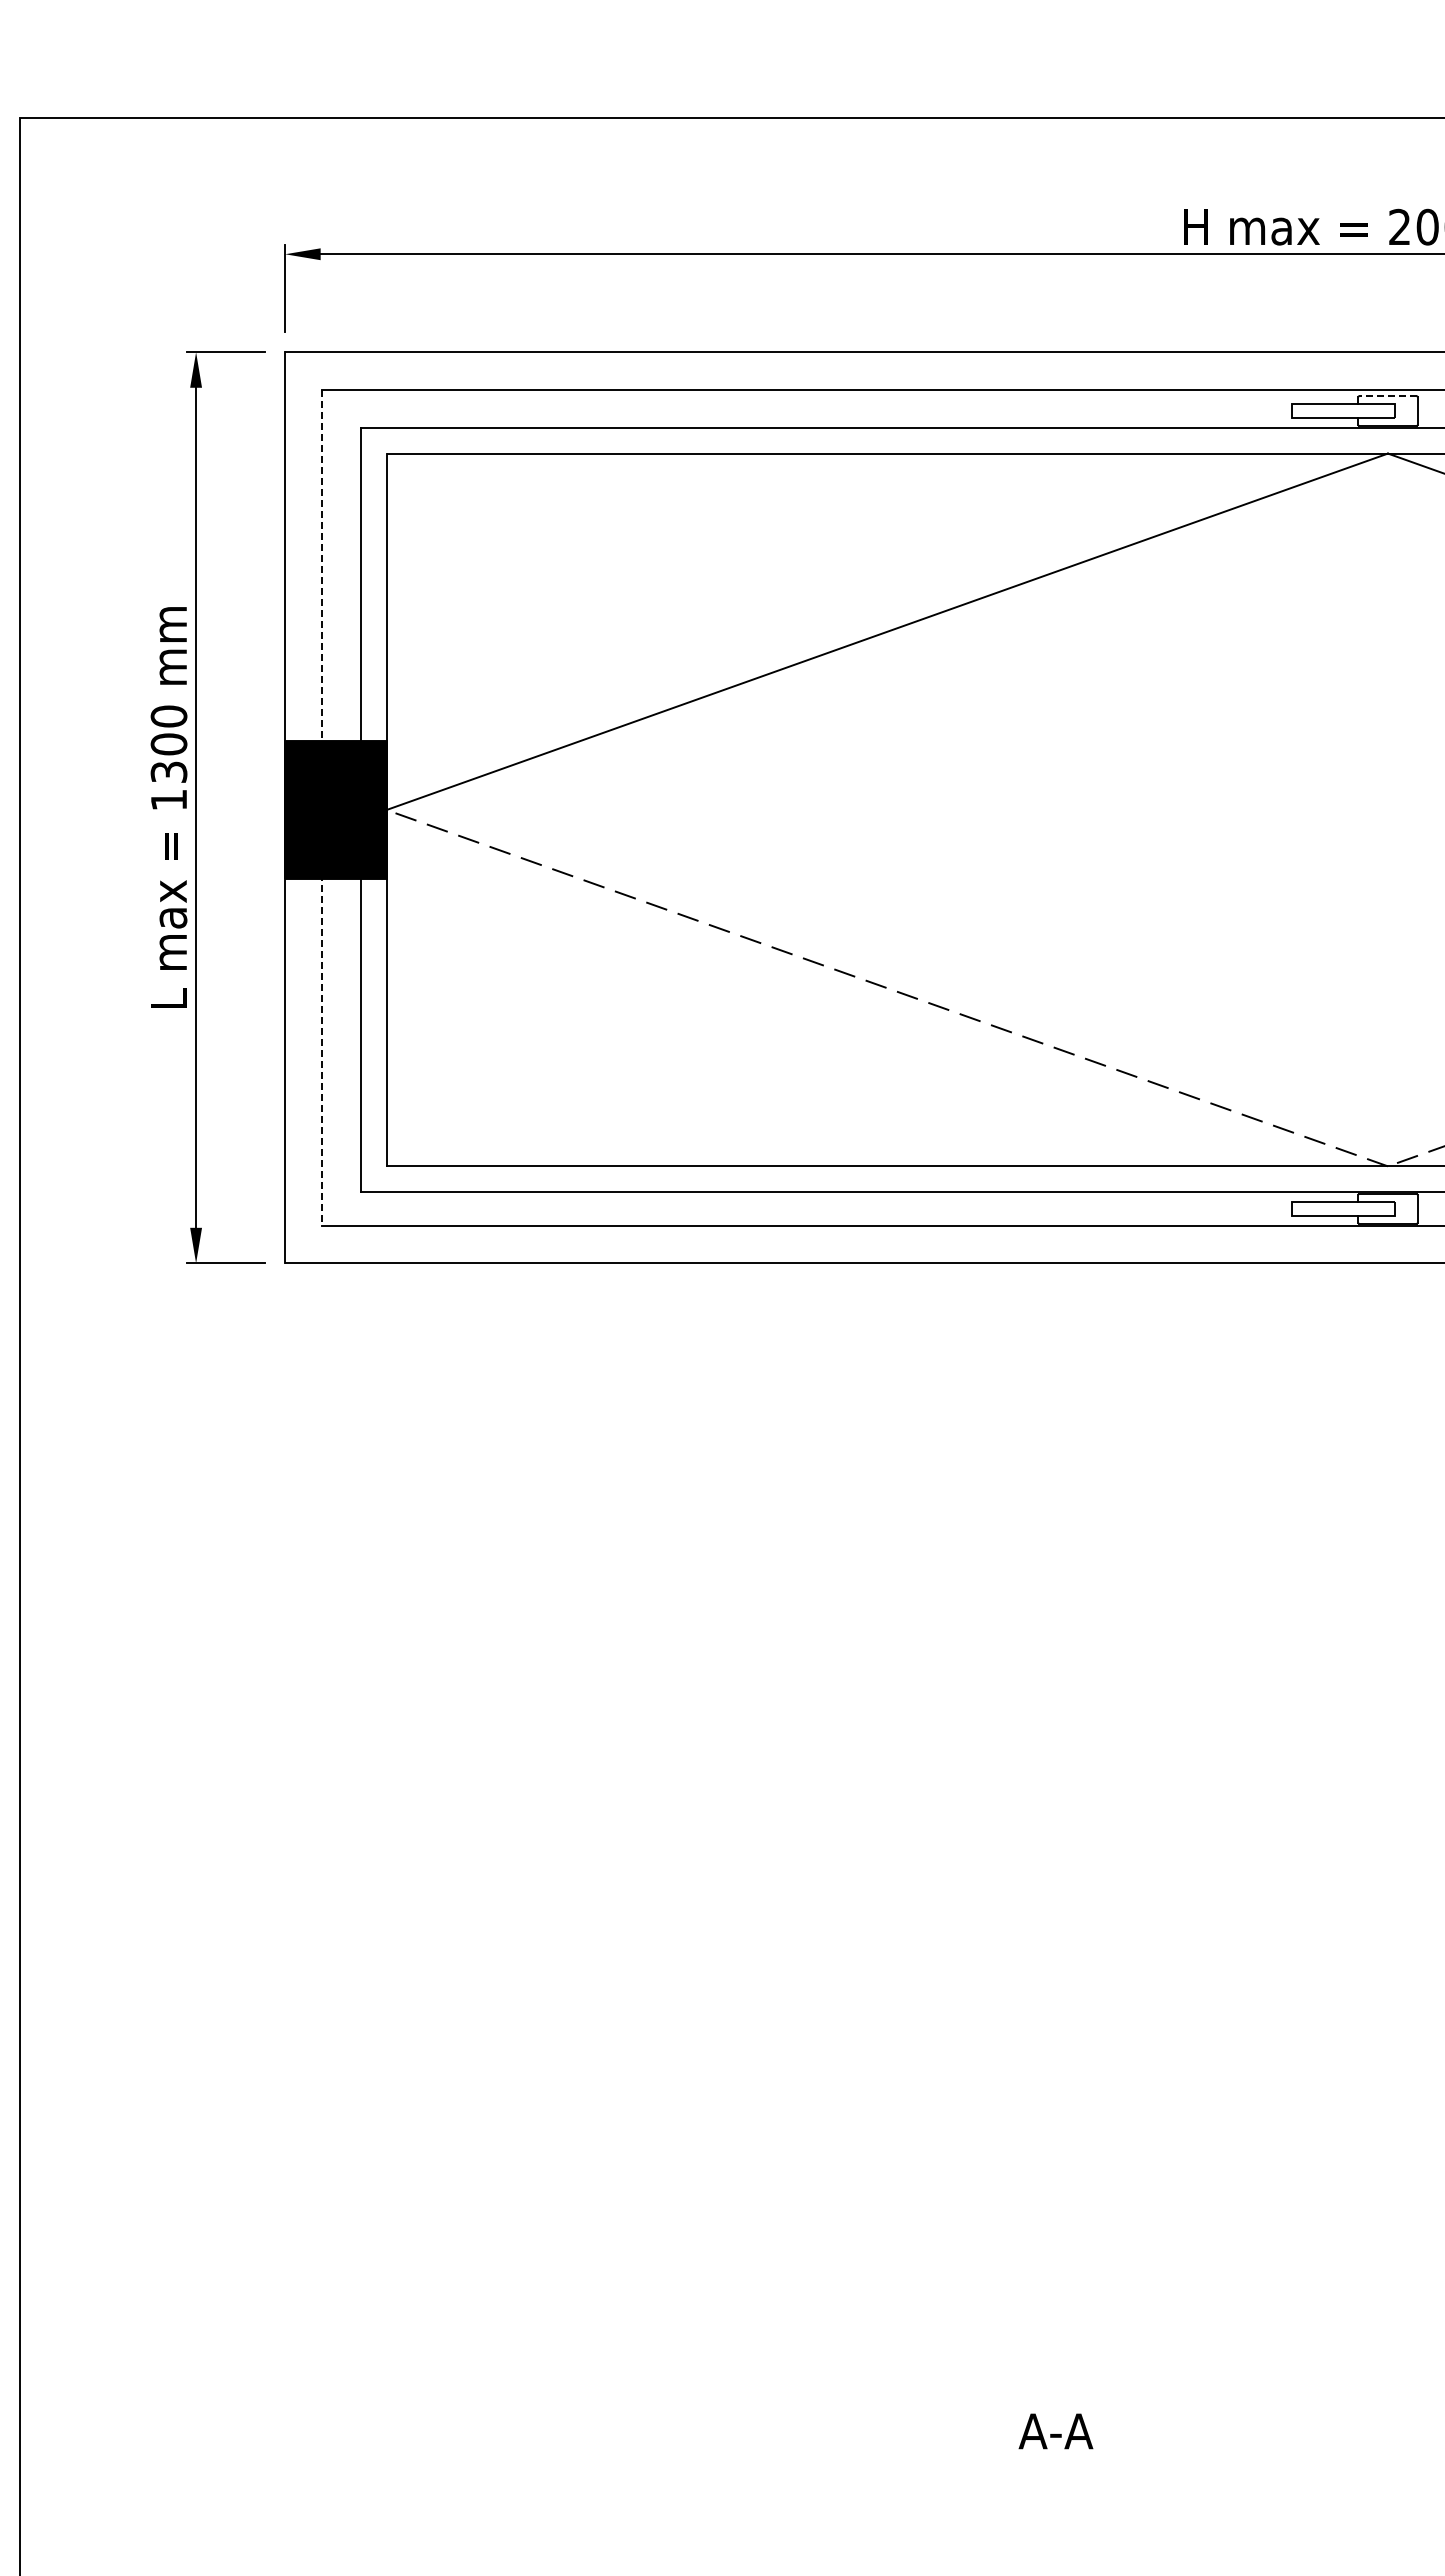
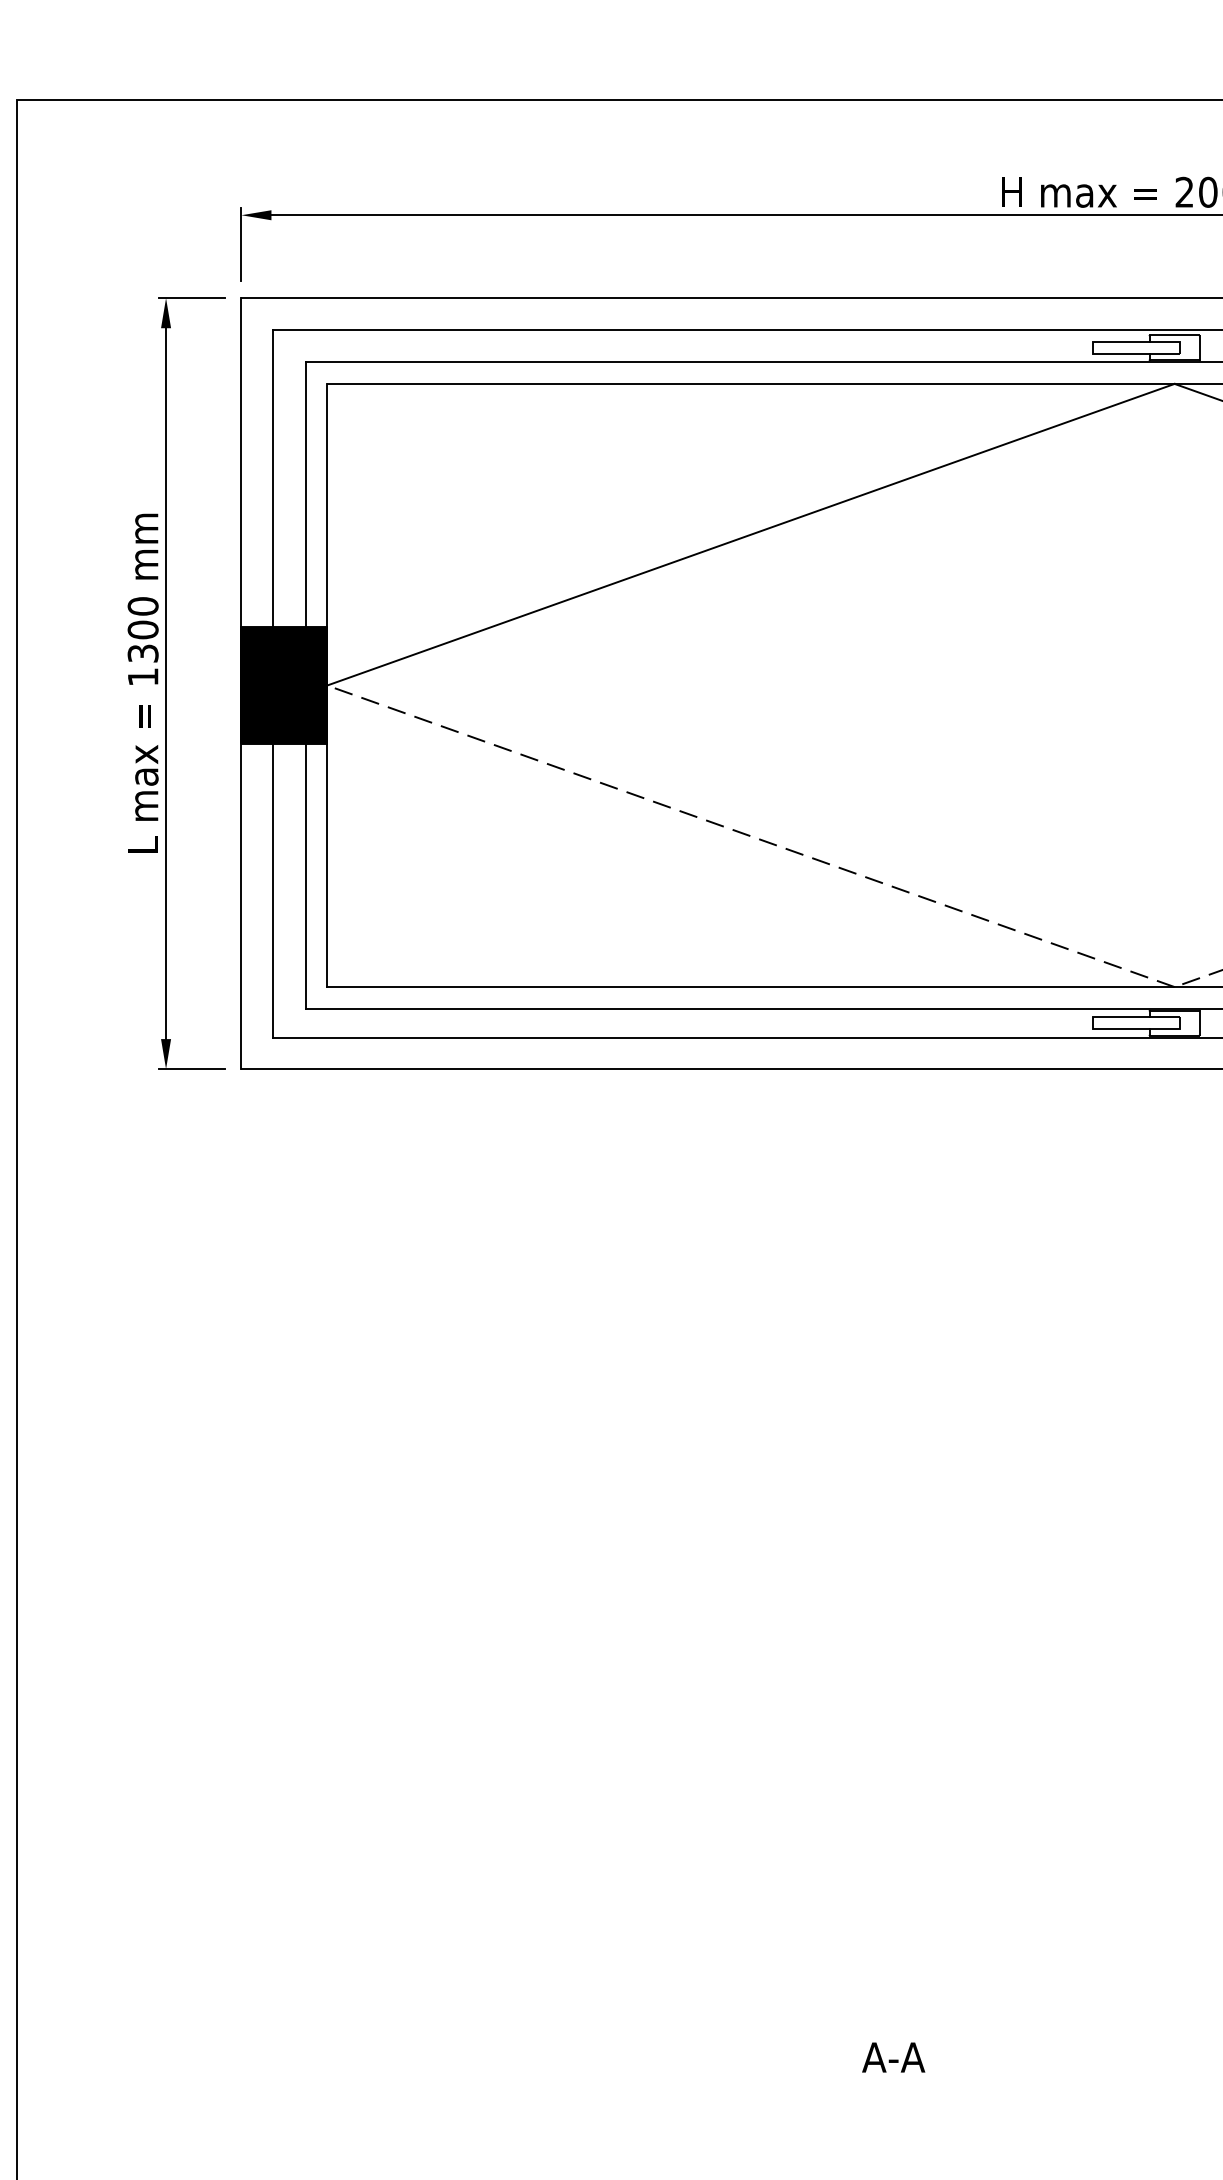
line: (1387, 396) -> (1174, 335), dashed -> solid
line: (322, 808) -> (273, 684), dashed -> solid

